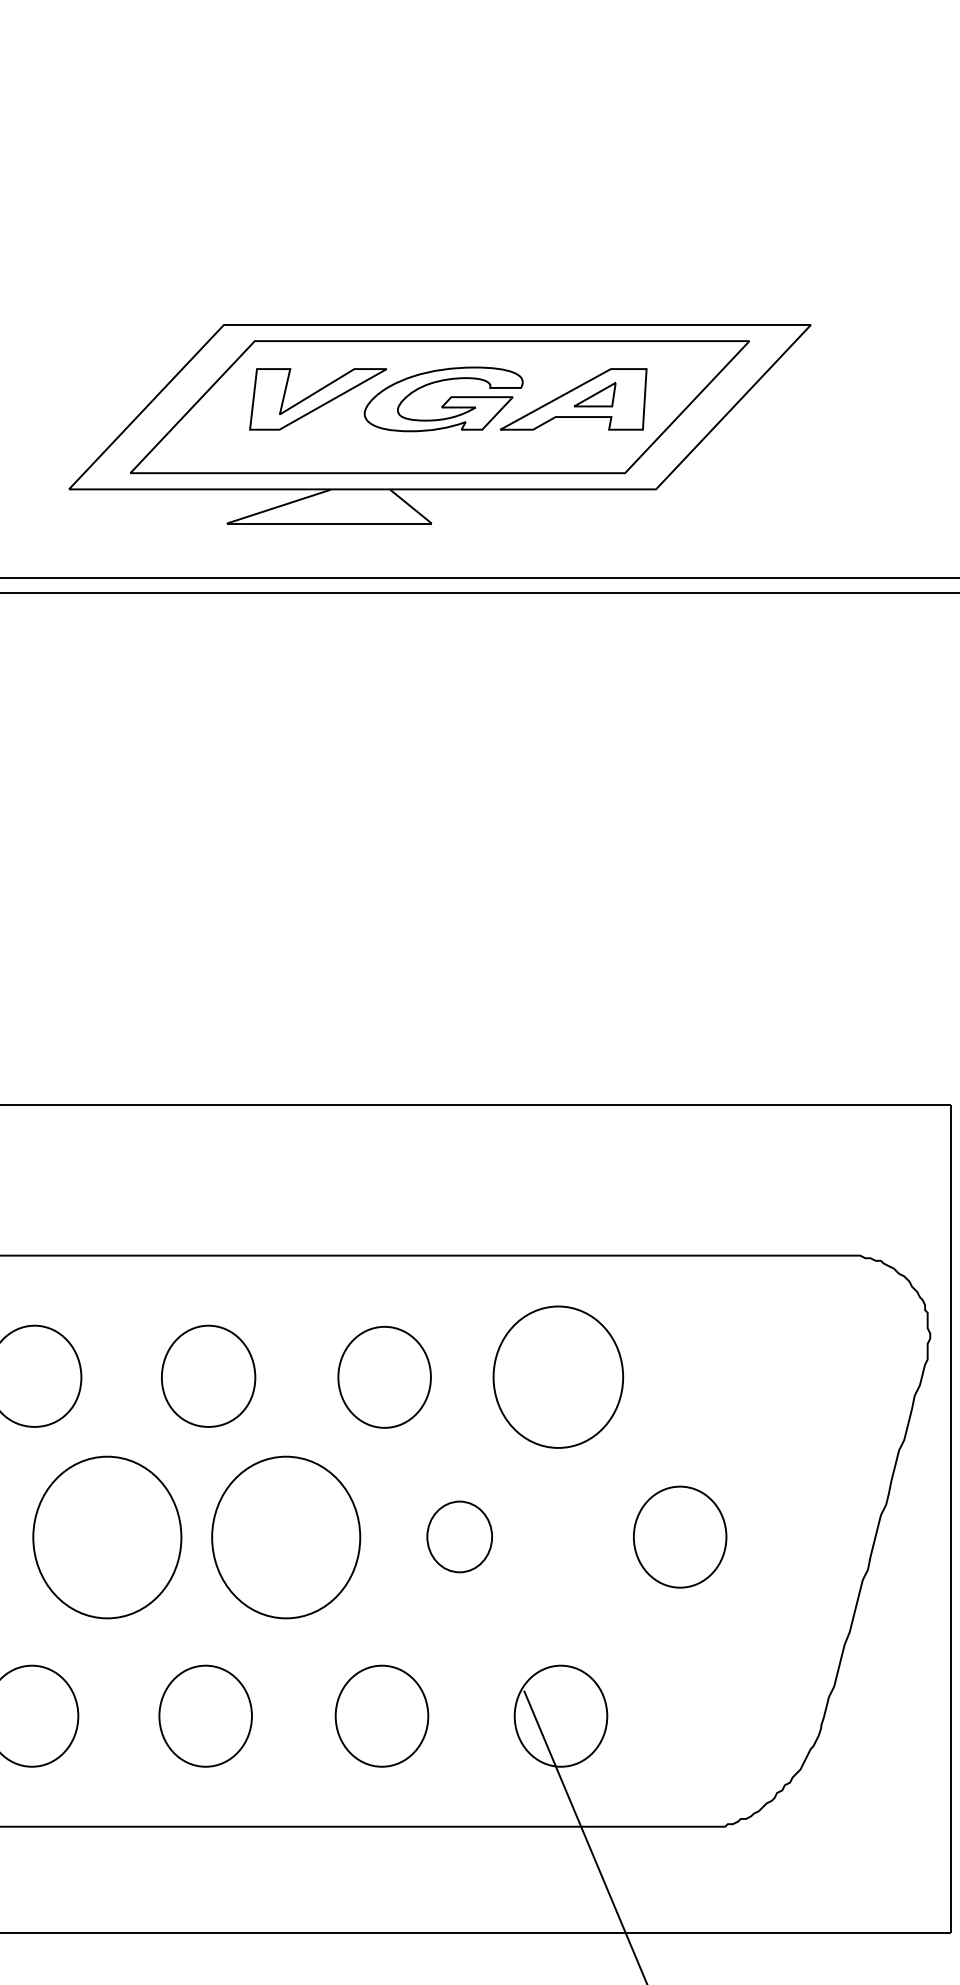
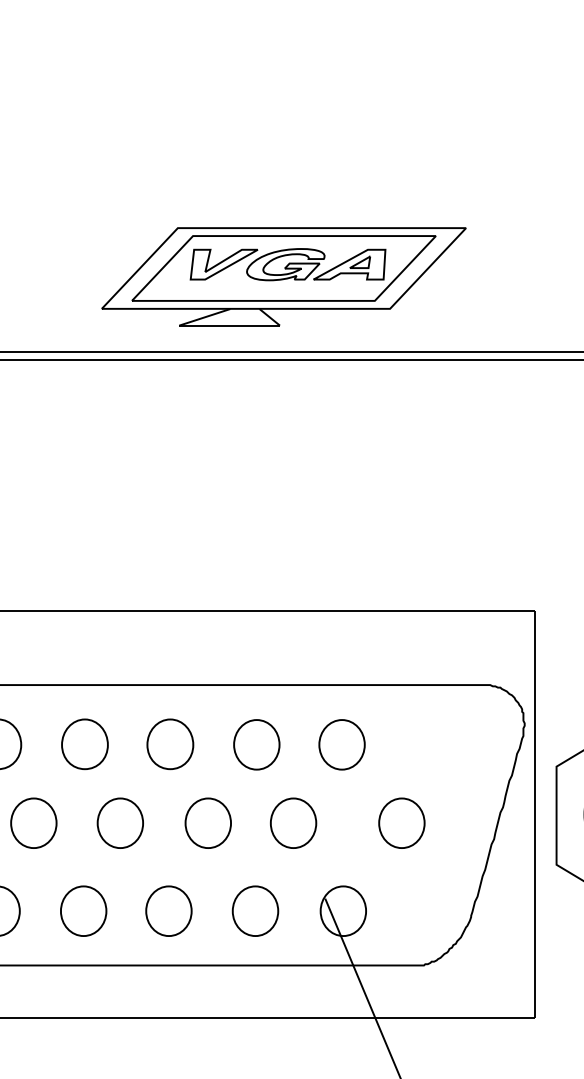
part: (557, 1376) -> (341, 744), size x0.71
part: (104, 1535) -> (119, 822), size x0.62
part: (284, 1535) -> (207, 822), size x0.62
part: (459, 1535) -> (293, 822), size x1.43

